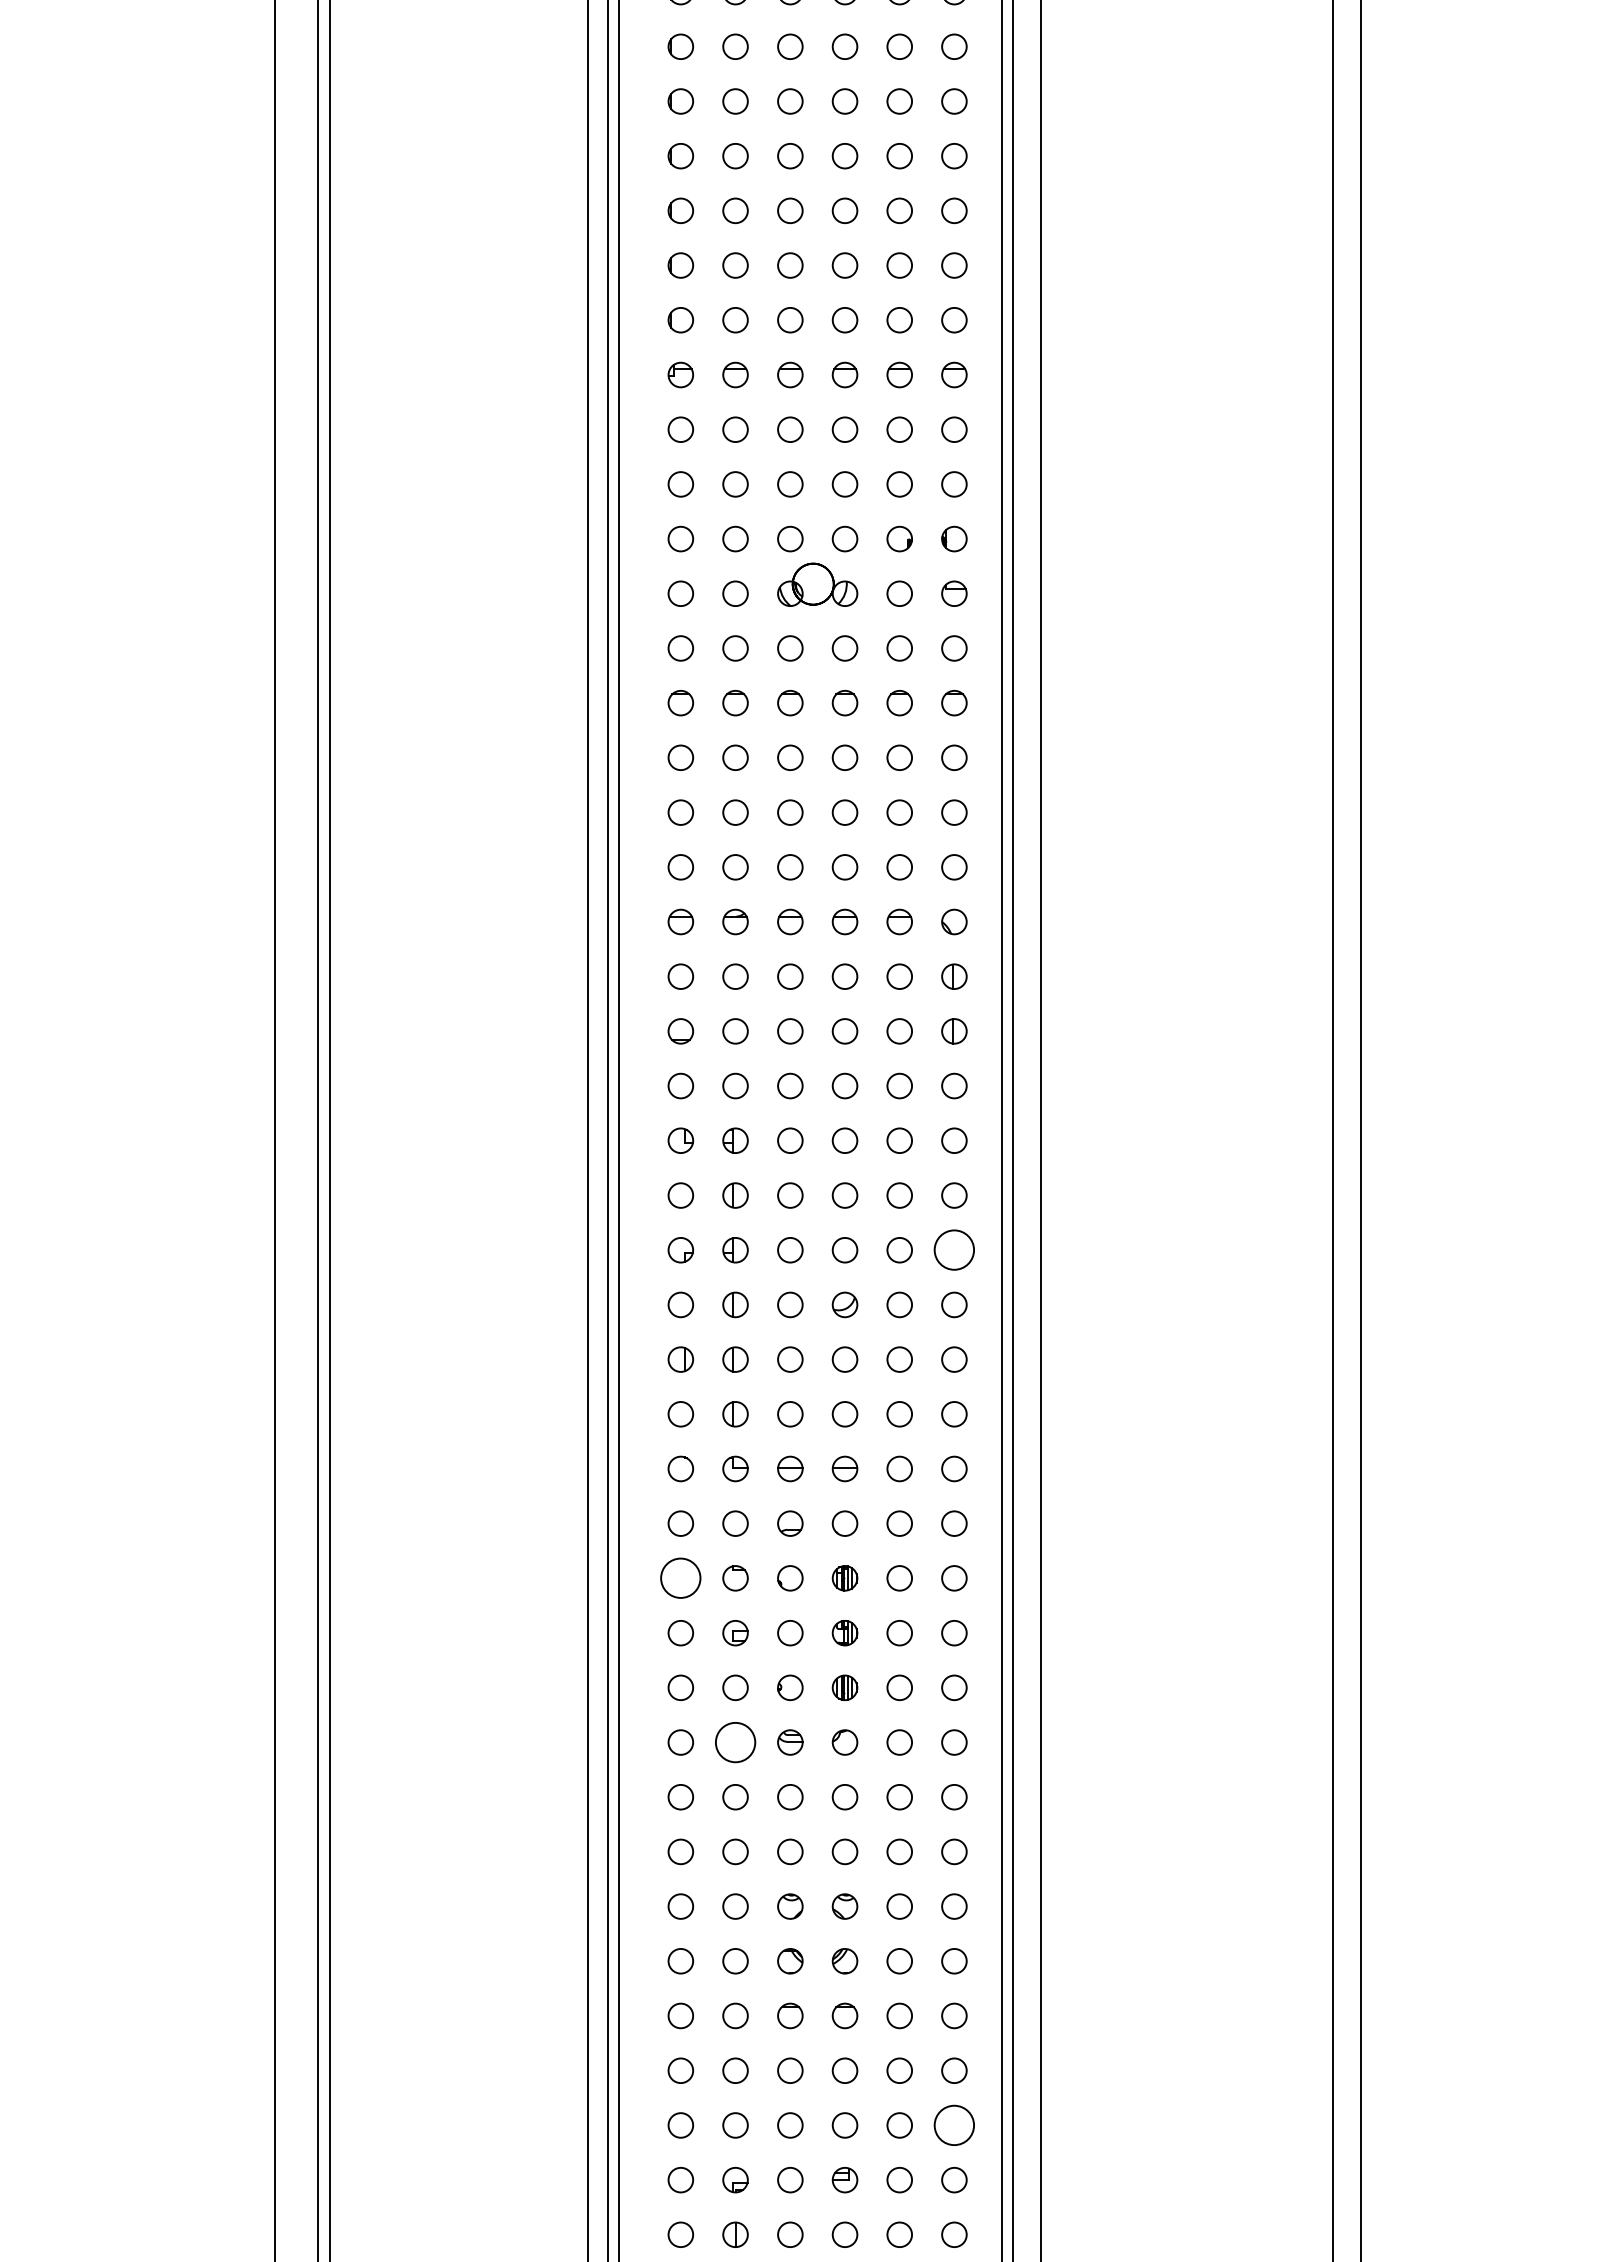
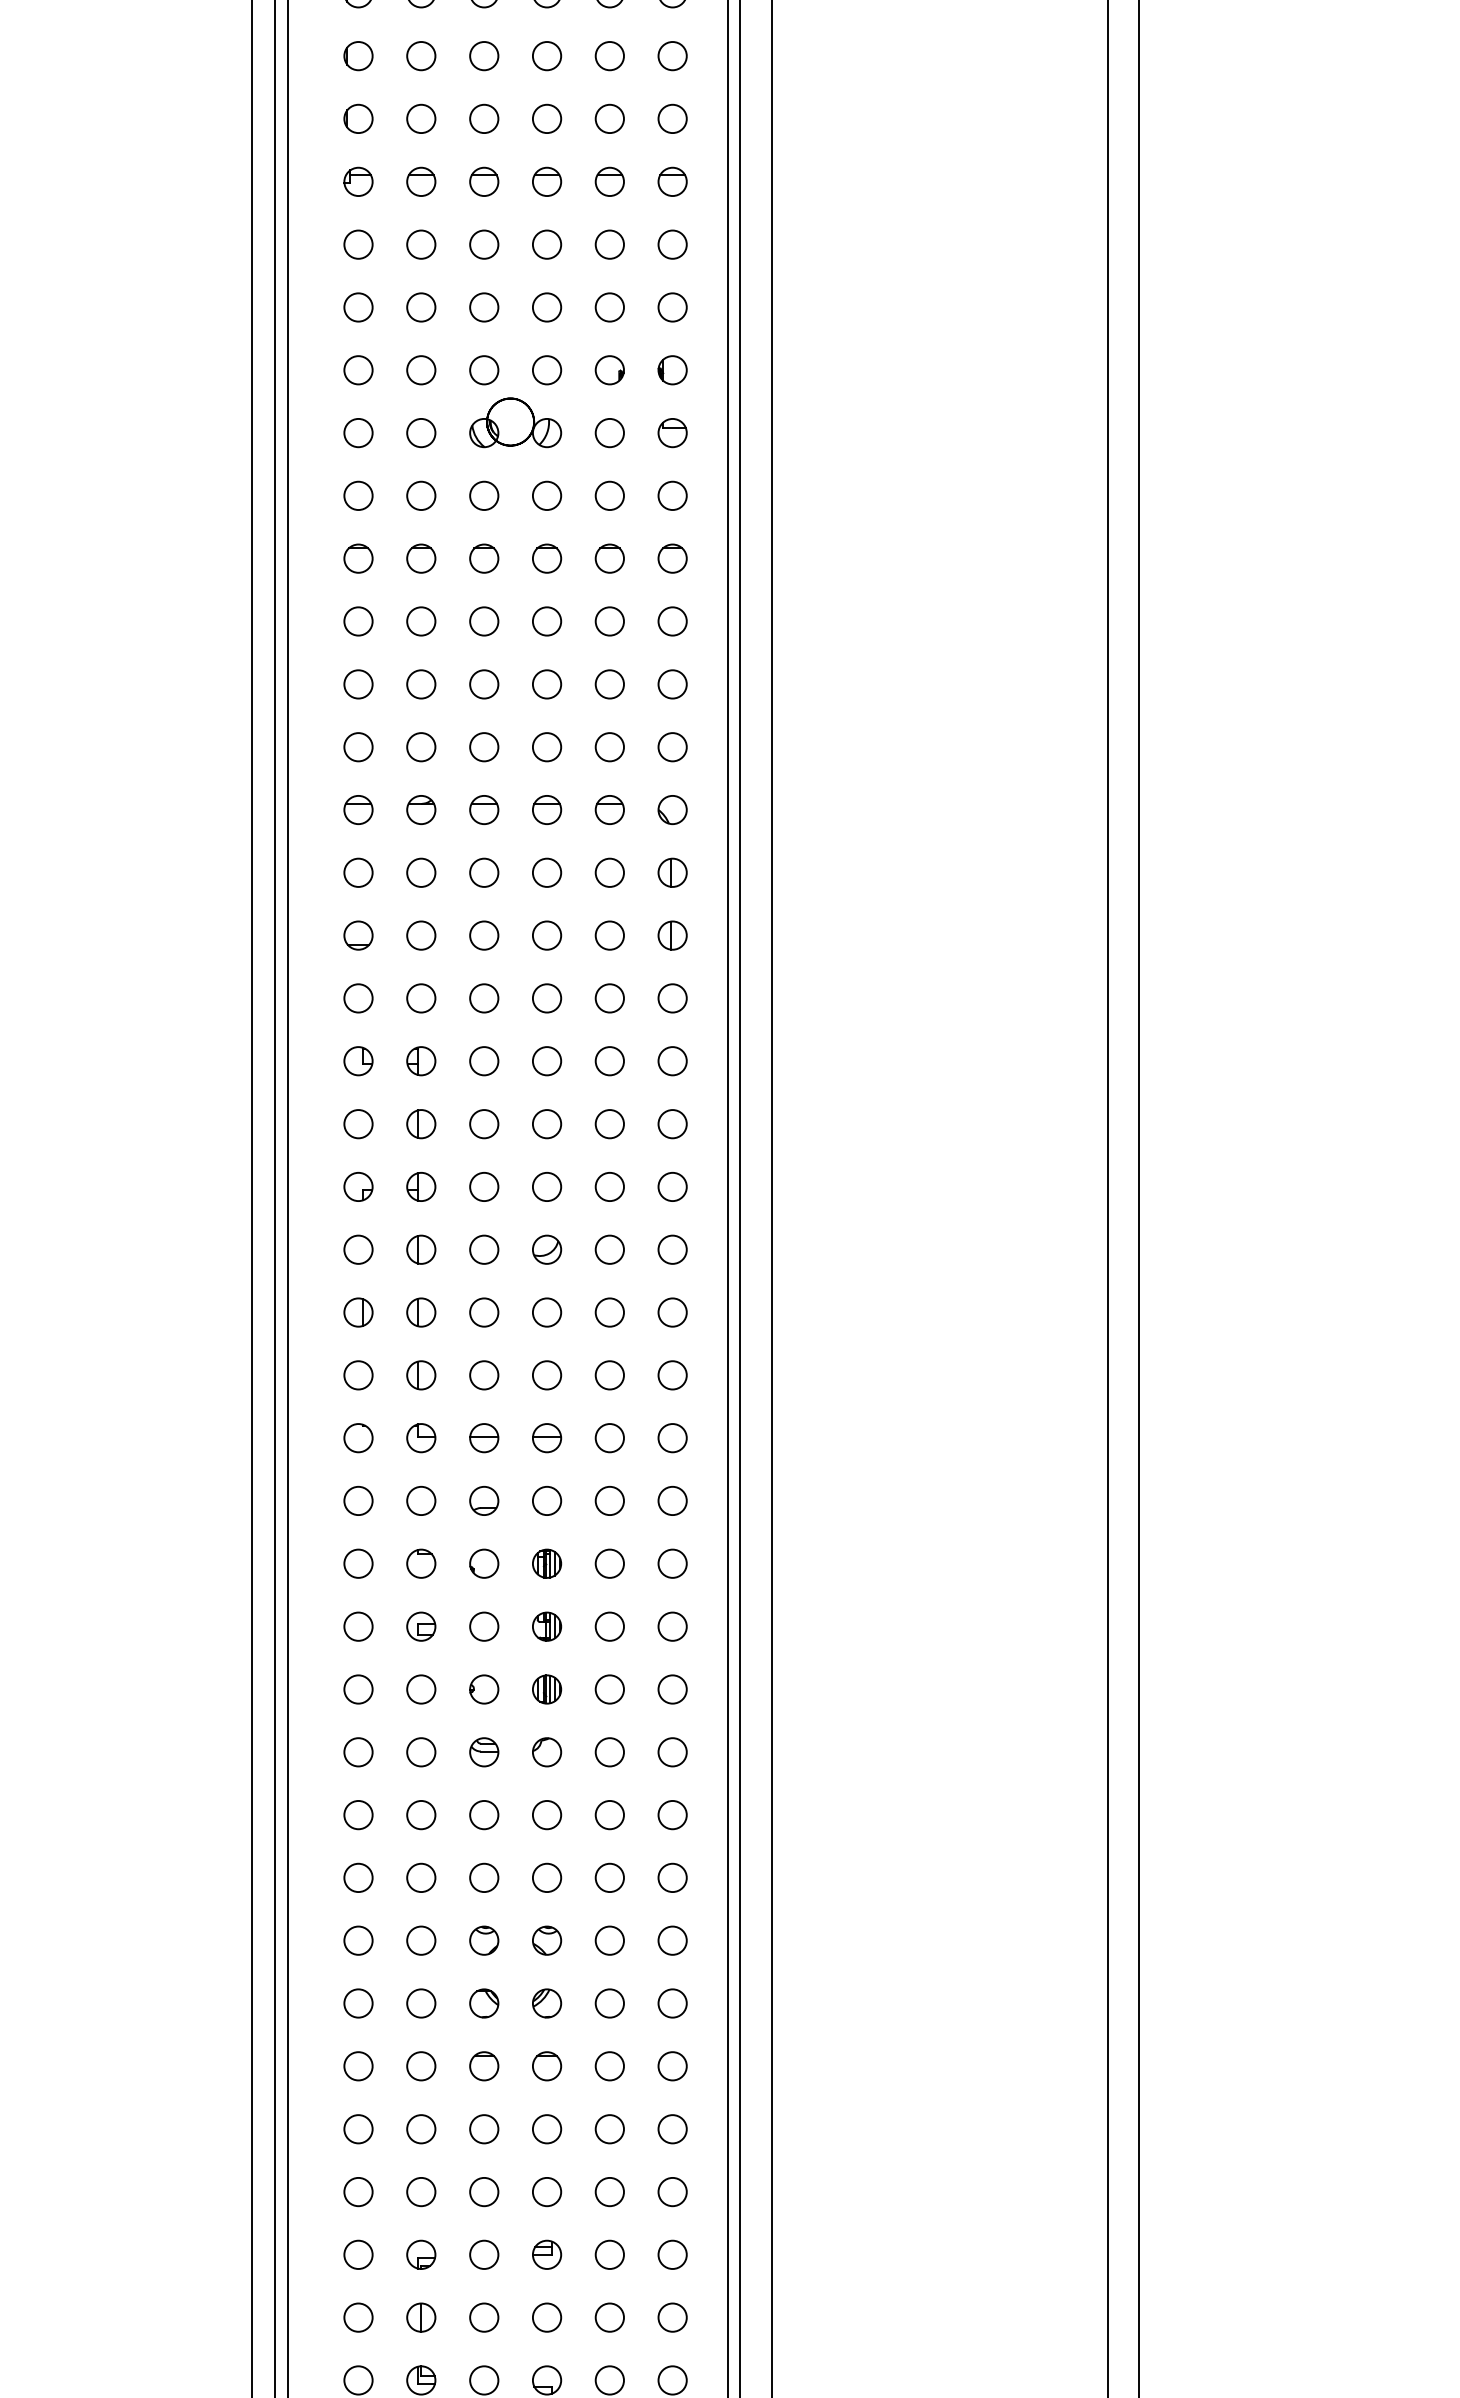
circle: (954, 1250) -> (672, 1187), size x0.62
circle: (680, 1578) -> (358, 1563), size x0.62
circle: (735, 1742) -> (421, 1752), size x0.62
circle: (954, 2125) -> (672, 2192), size x0.62

